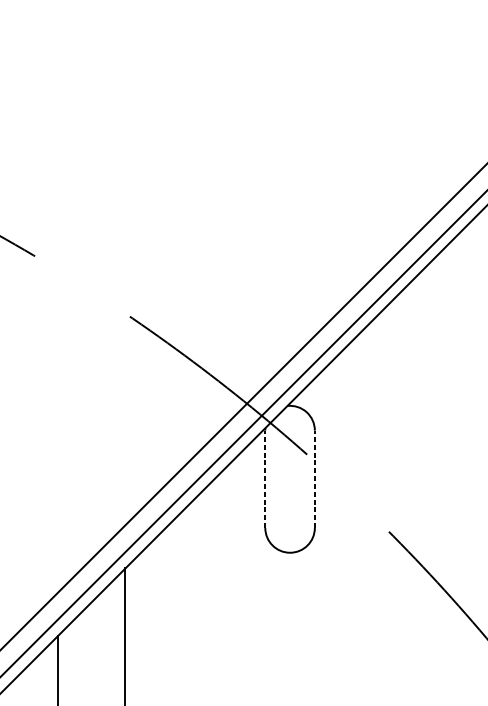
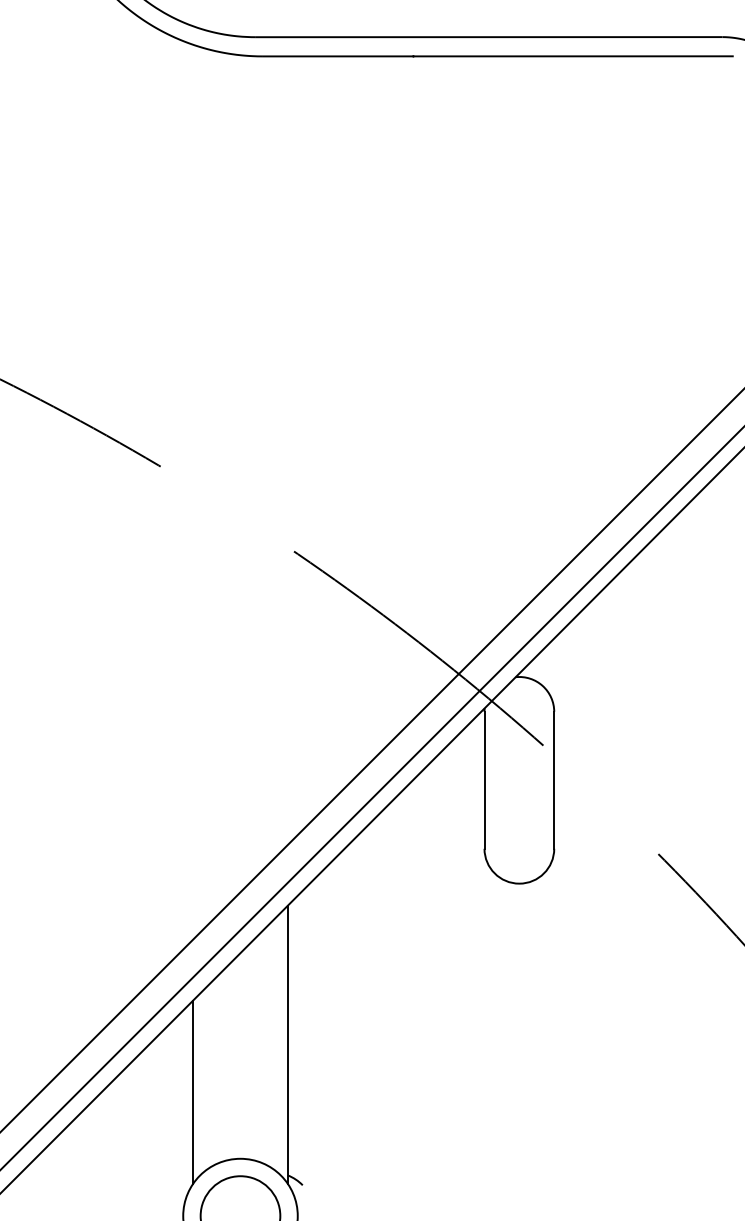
line: (265, 478) -> (484, 779), dashed -> solid
line: (315, 478) -> (554, 779), dashed -> solid

